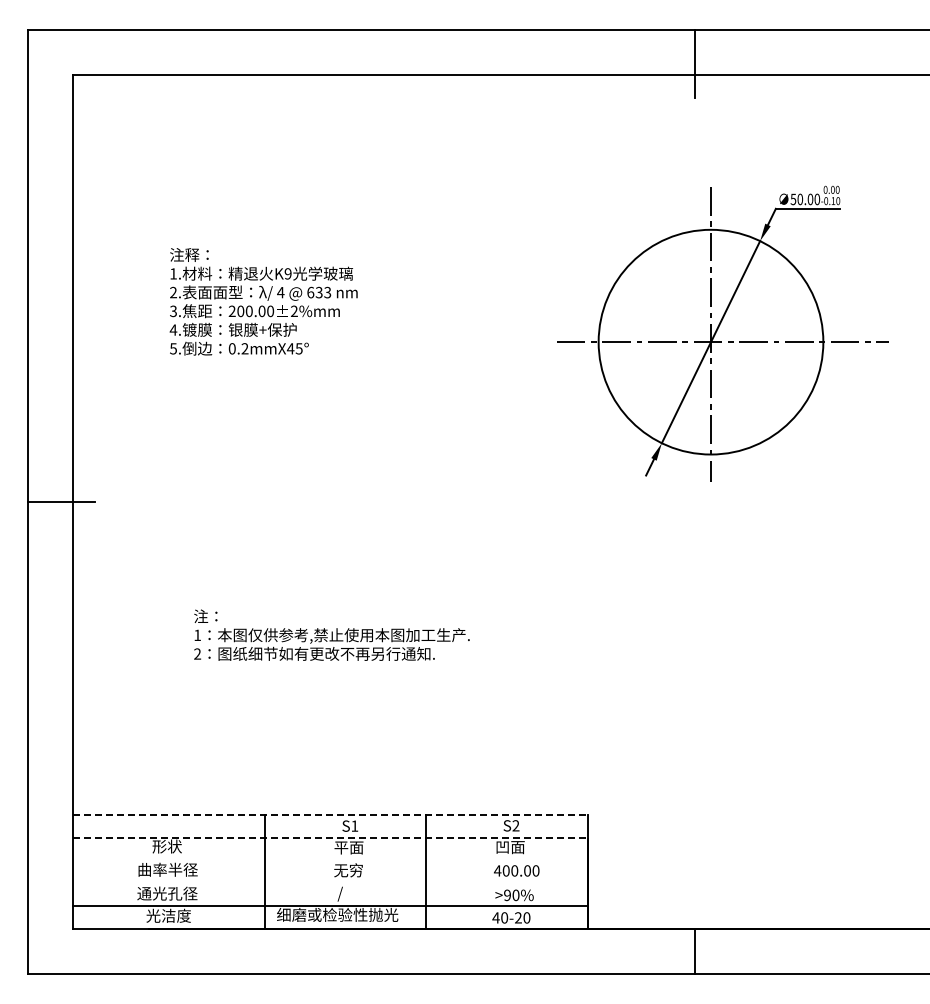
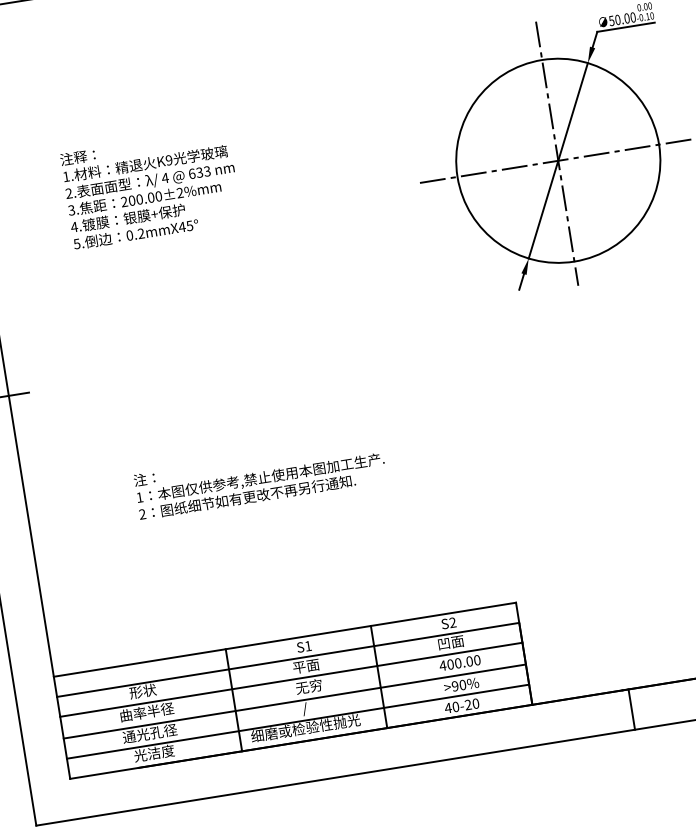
line: (330, 815) -> (284, 640), dashed -> solid
line: (330, 837) -> (288, 659), dashed -> solid
line: (330, 859) -> (291, 679), added
line: (330, 883) -> (294, 701), added

